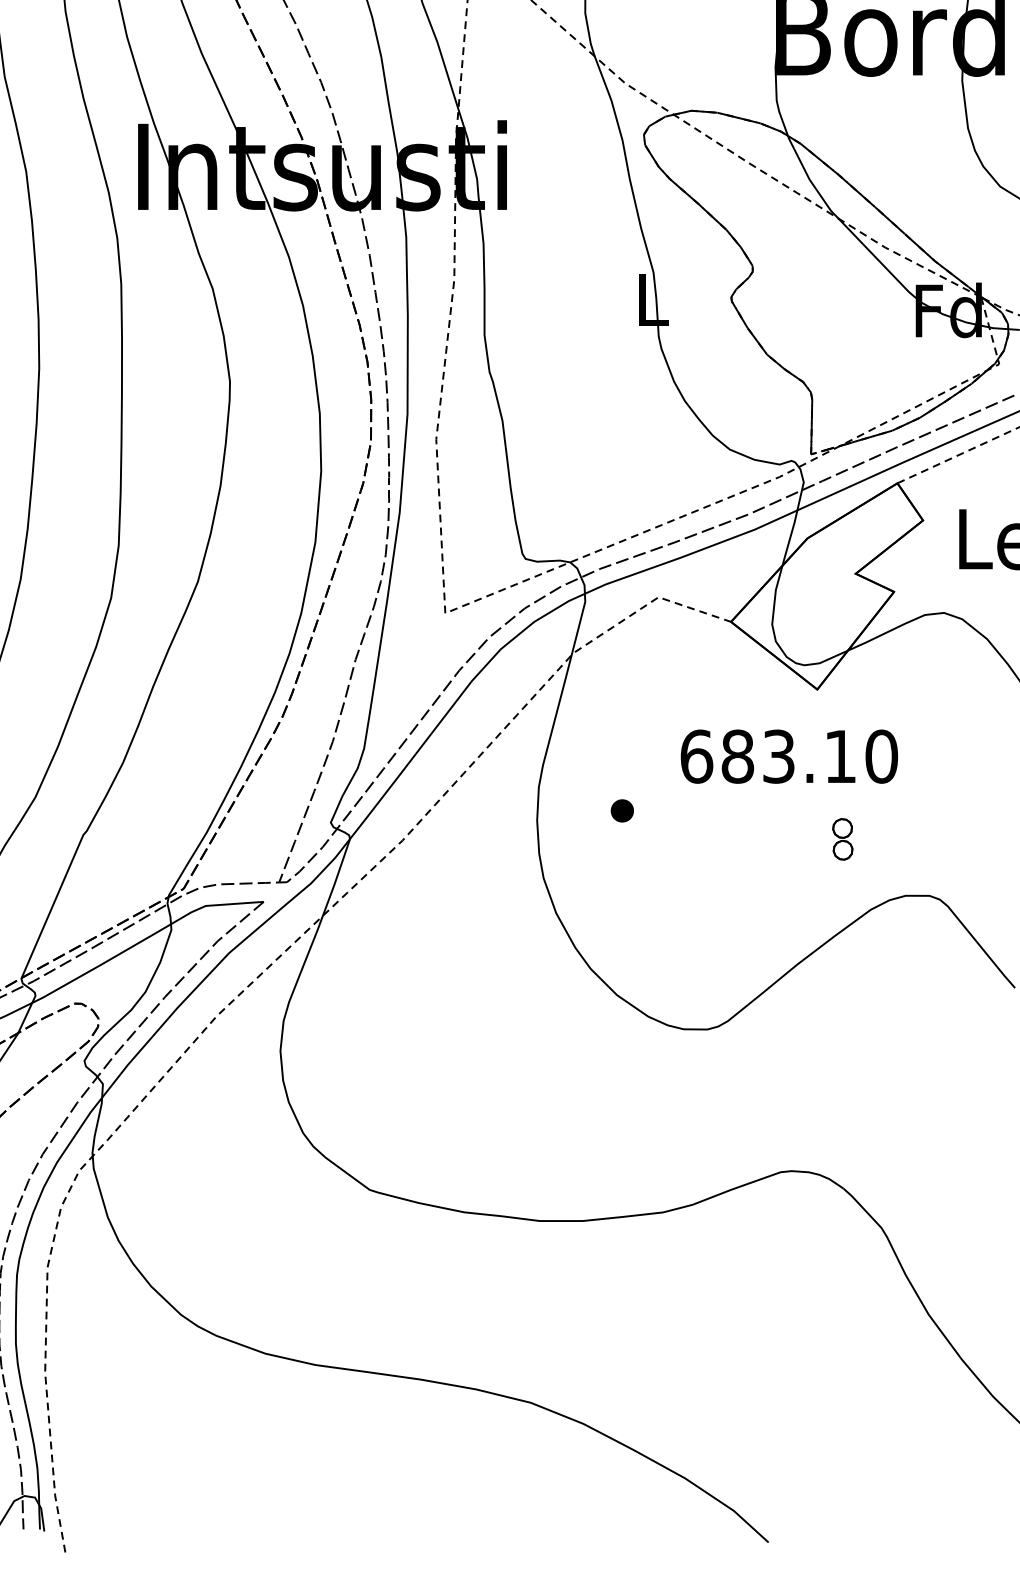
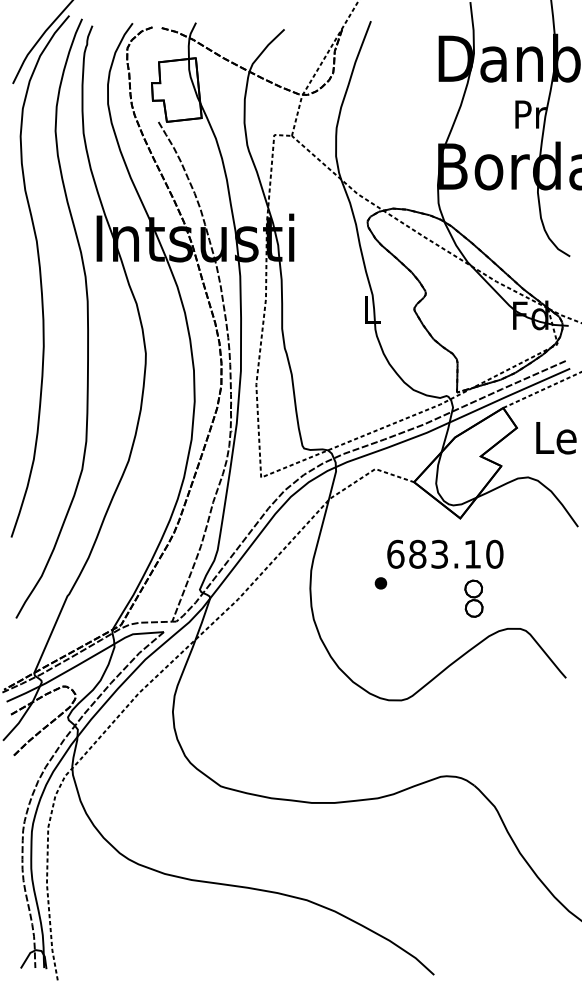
part: (621, 811) -> (380, 583), moved
part: (841, 839) -> (473, 598), size x1.67

